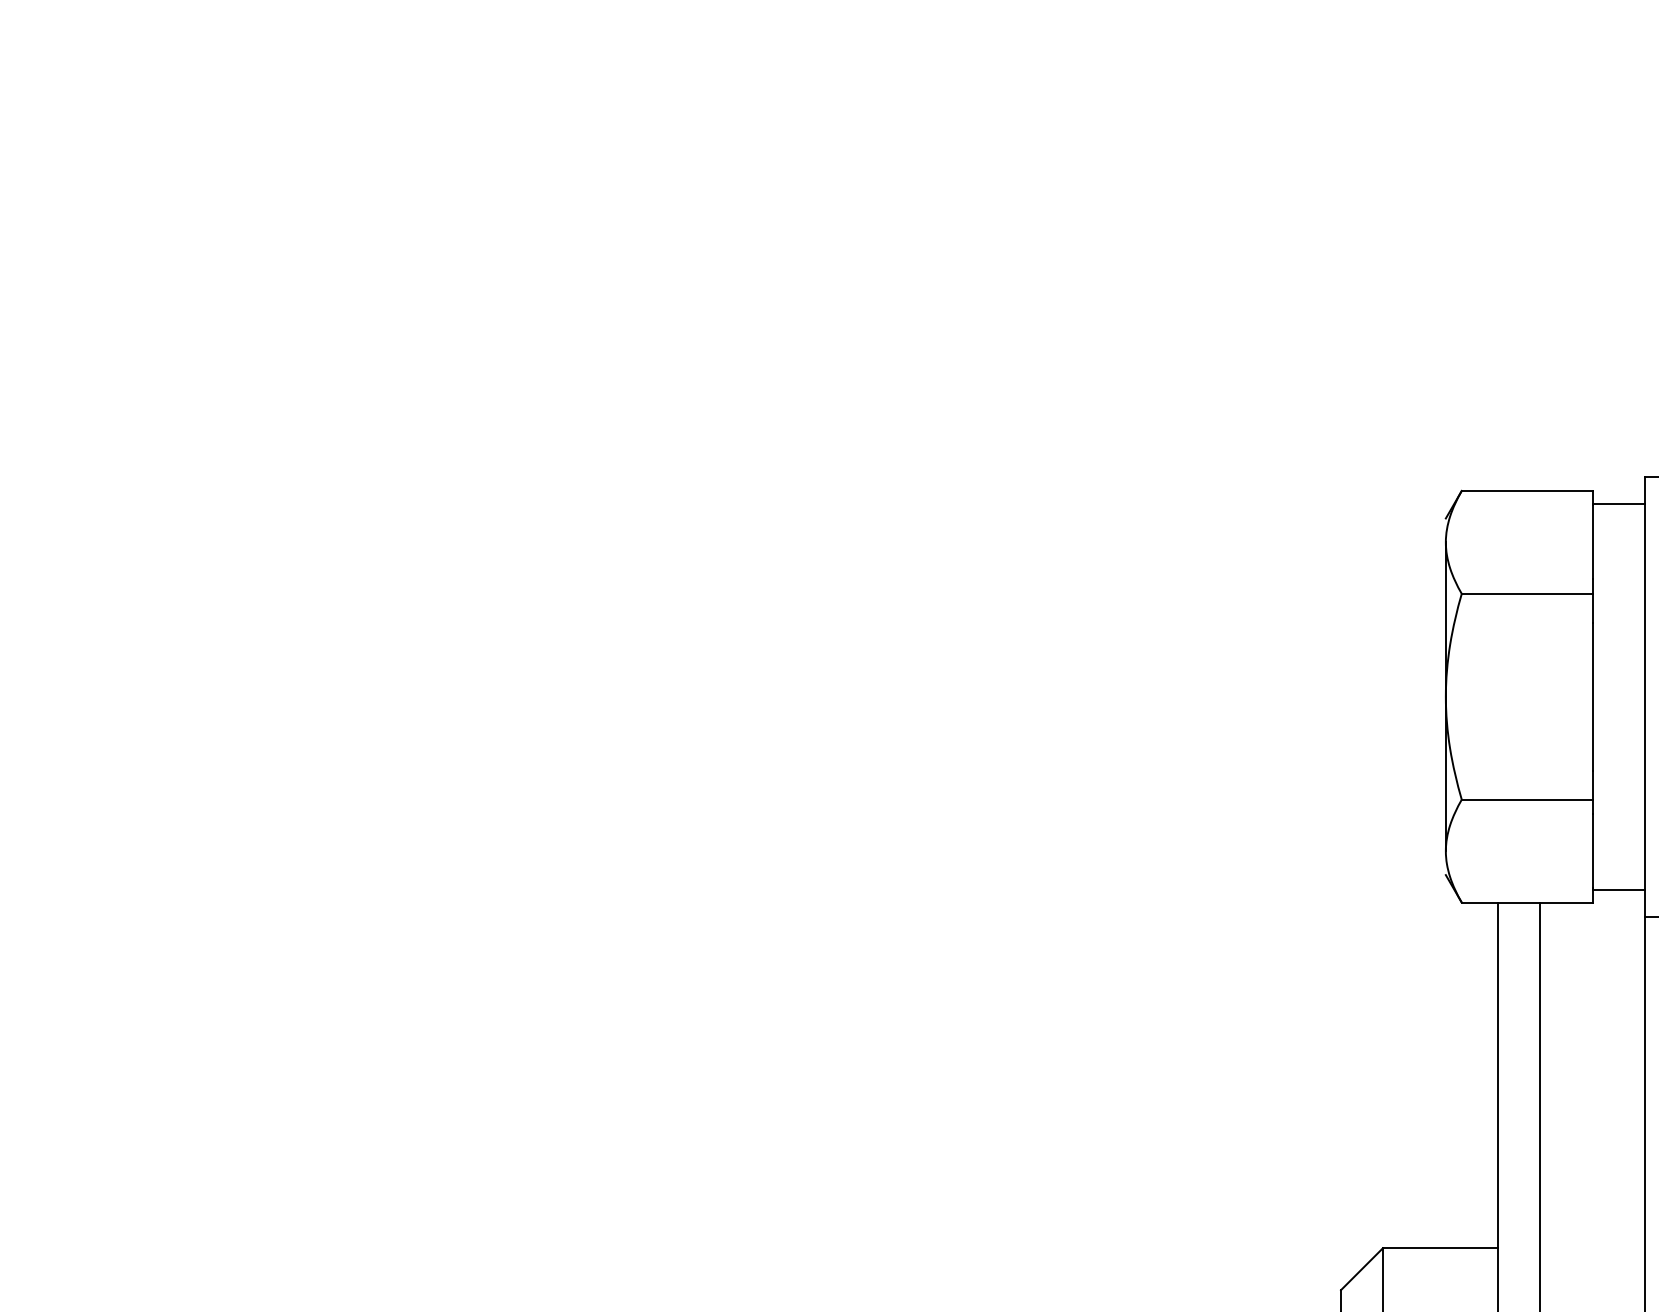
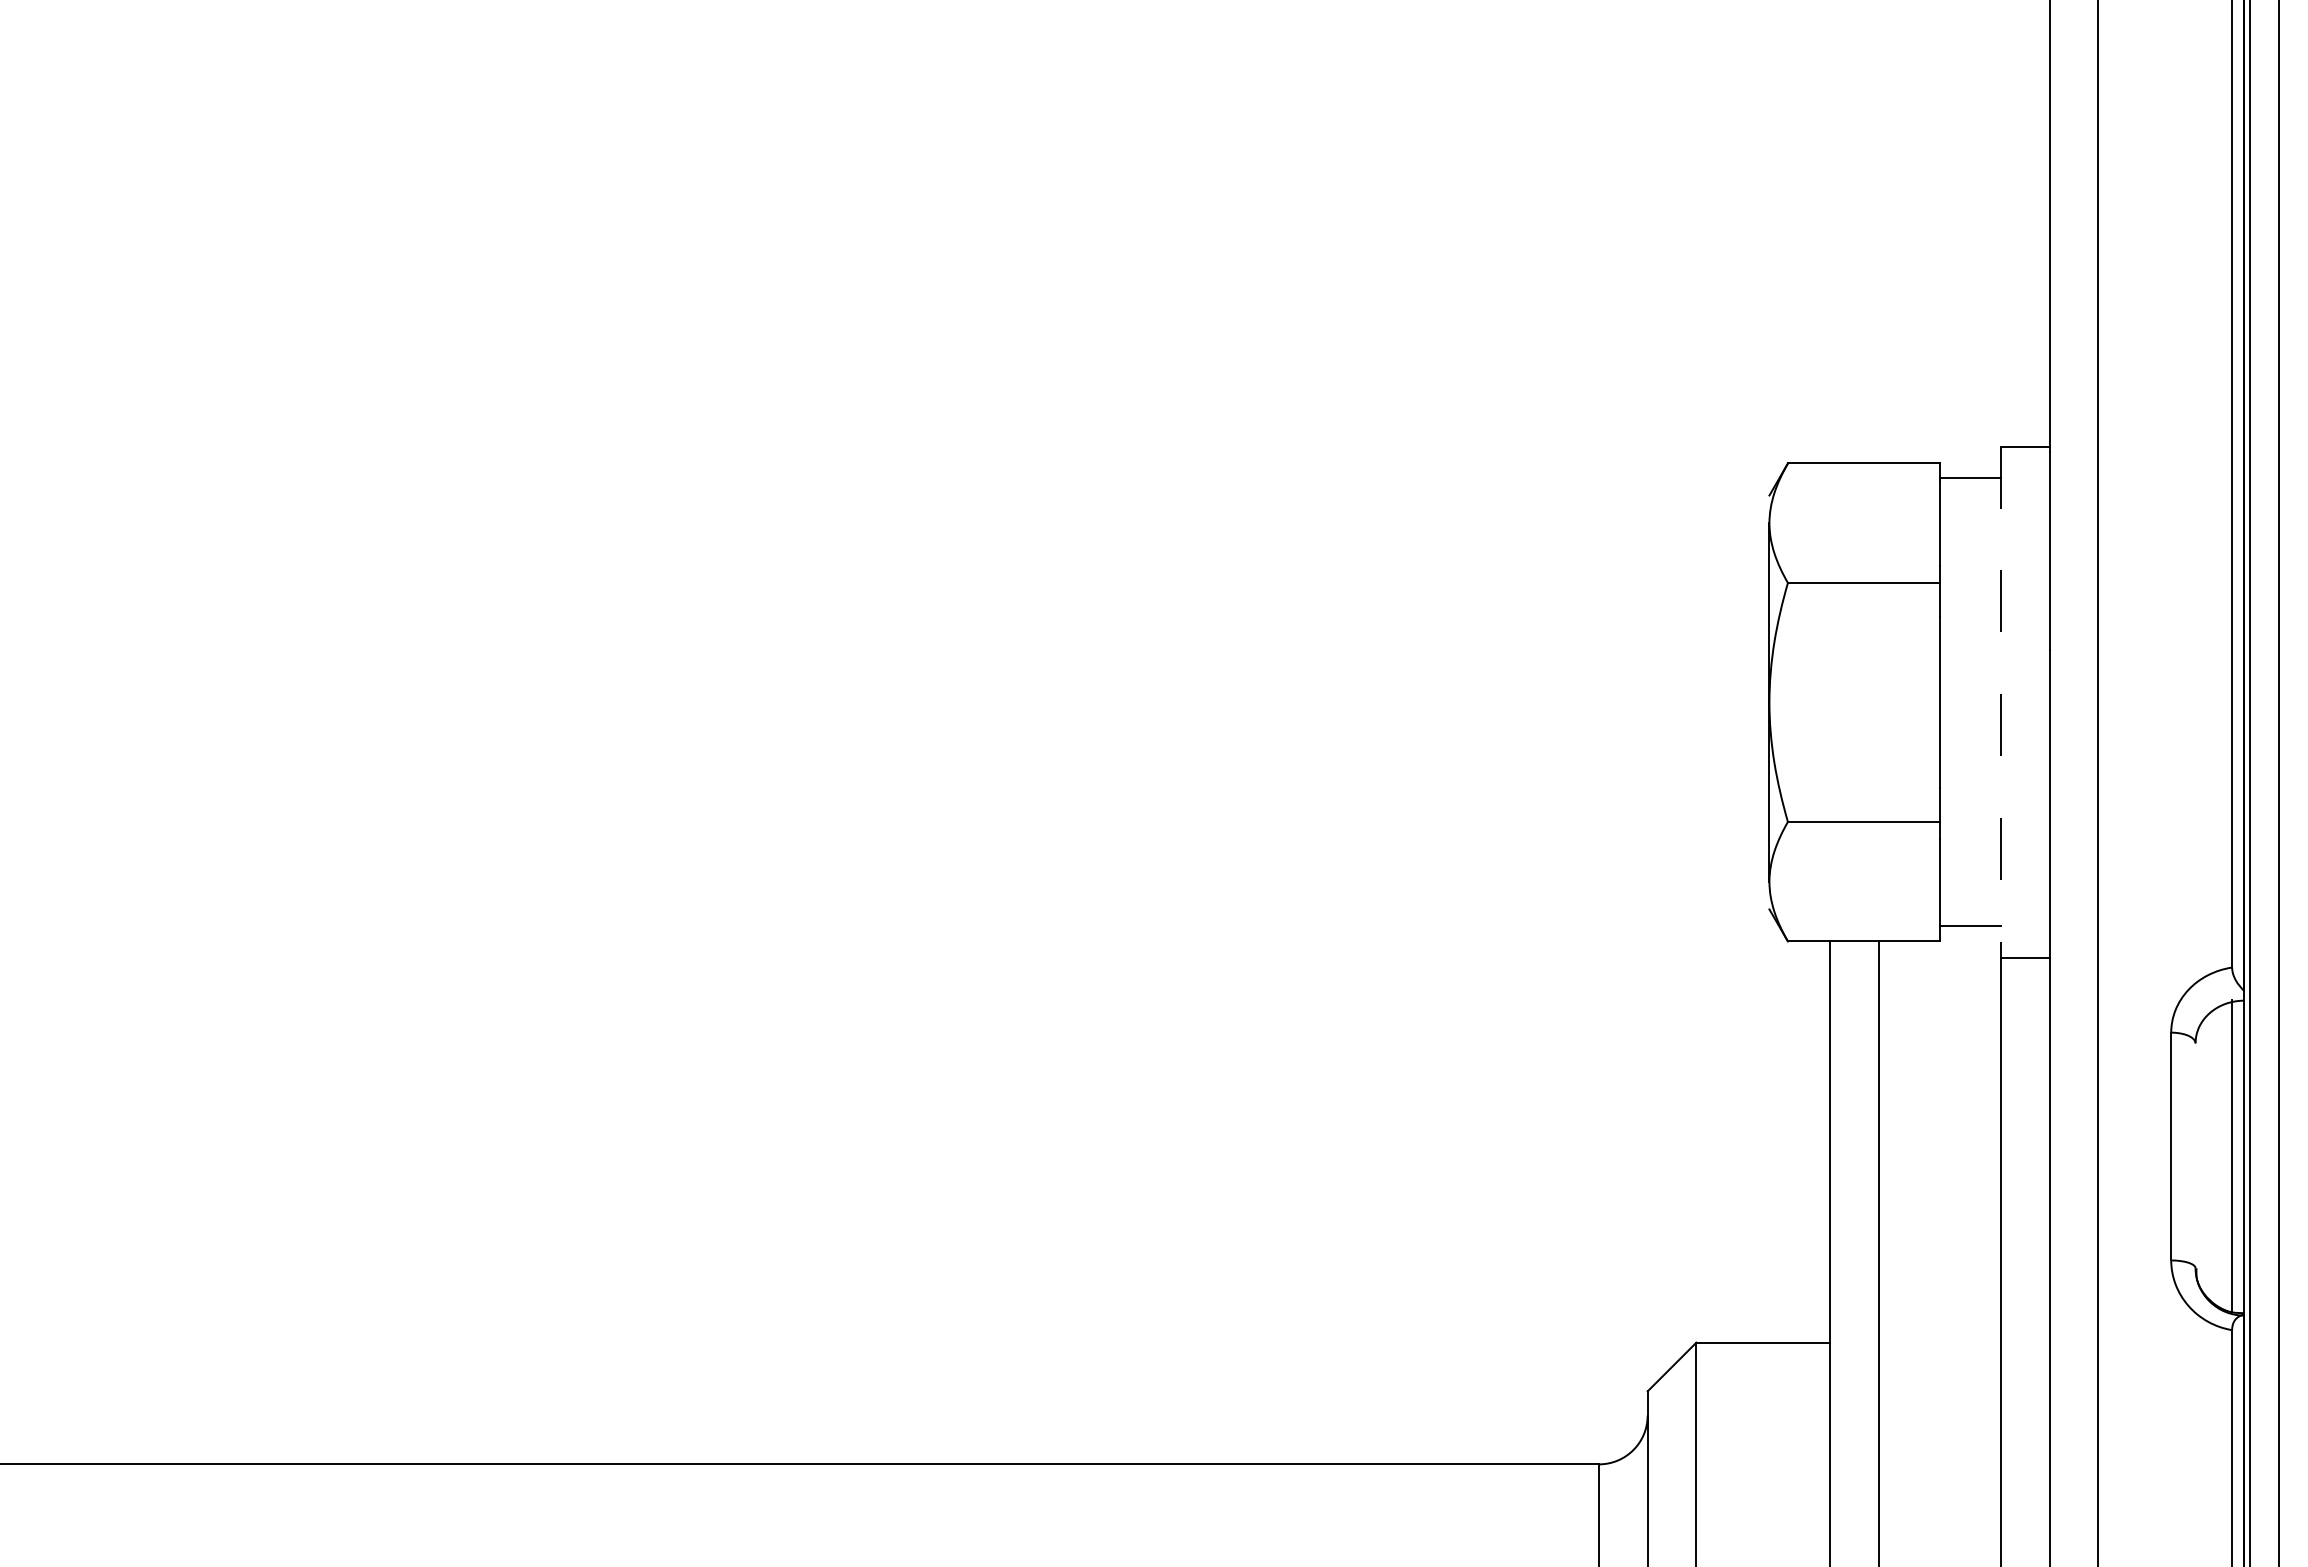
line: (1644, 696) -> (2000, 702), solid -> dashed

